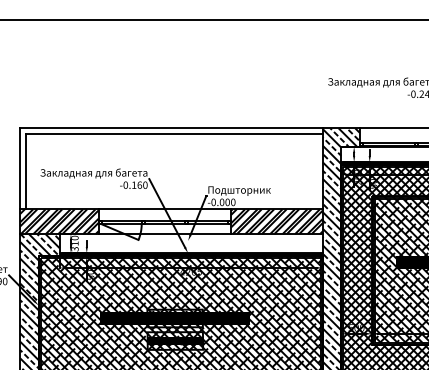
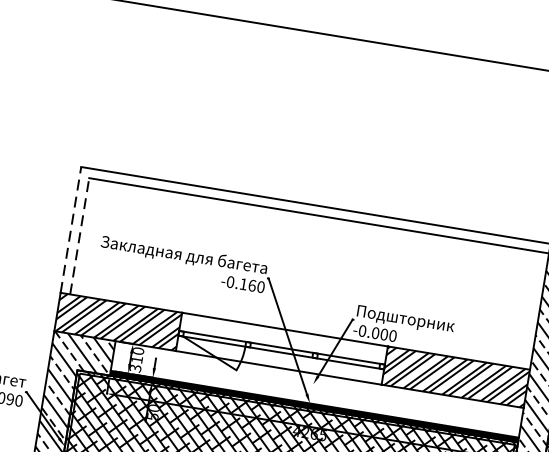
line: (20, 168) -> (71, 229), solid -> dashed
line: (26, 171) -> (80, 235), solid -> dashed

